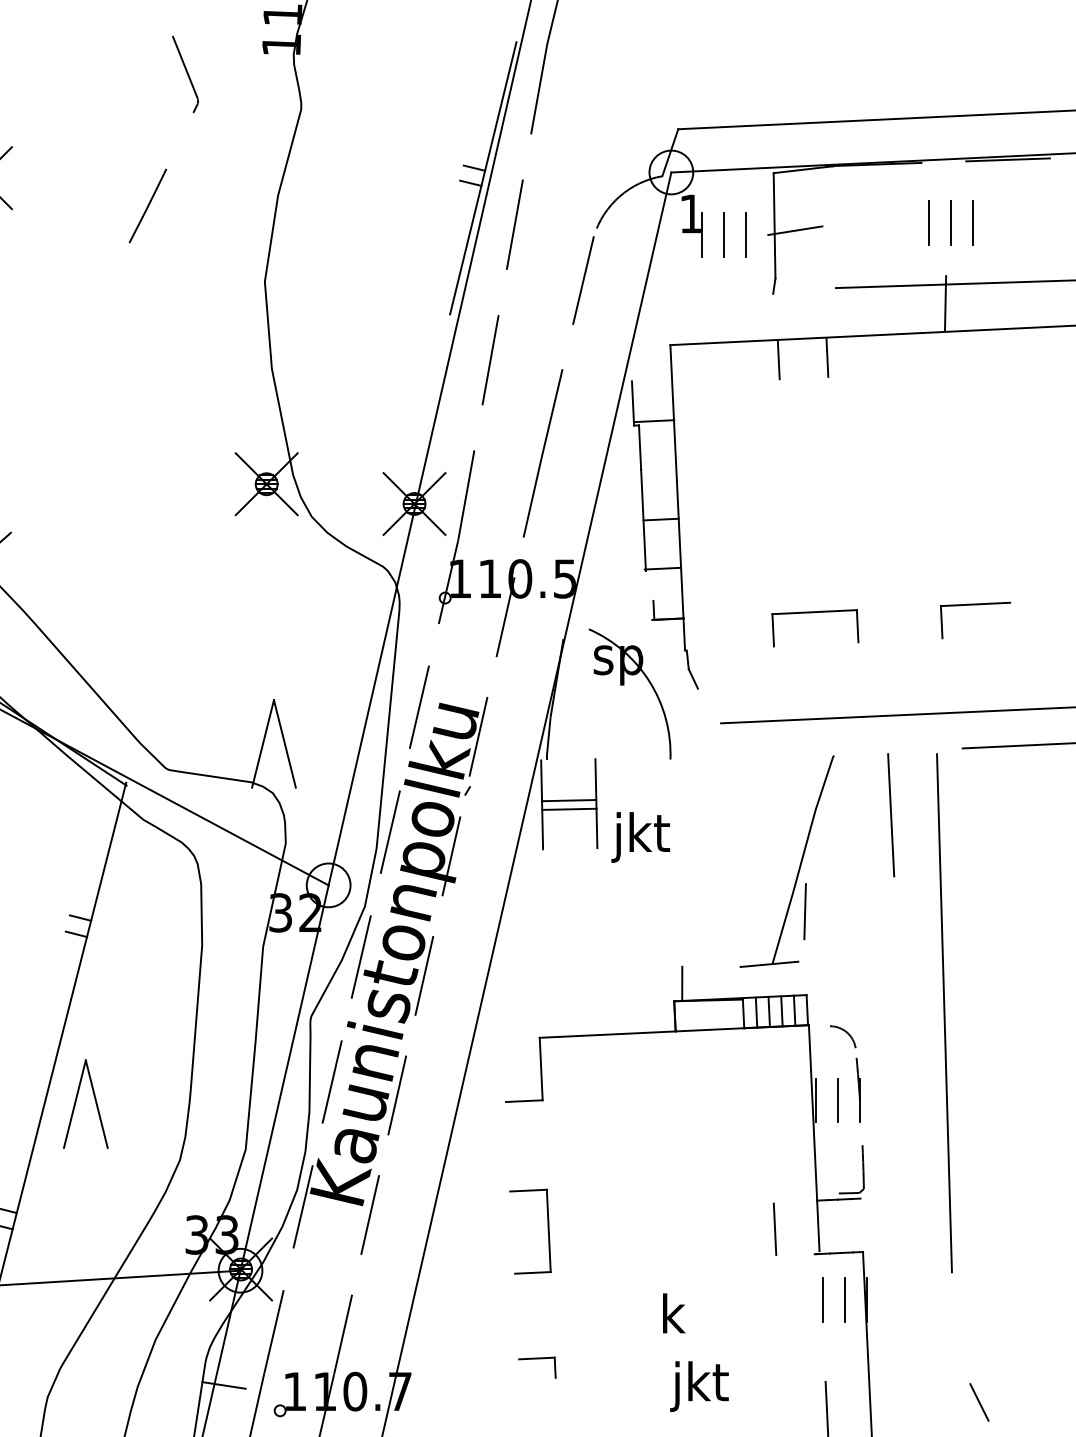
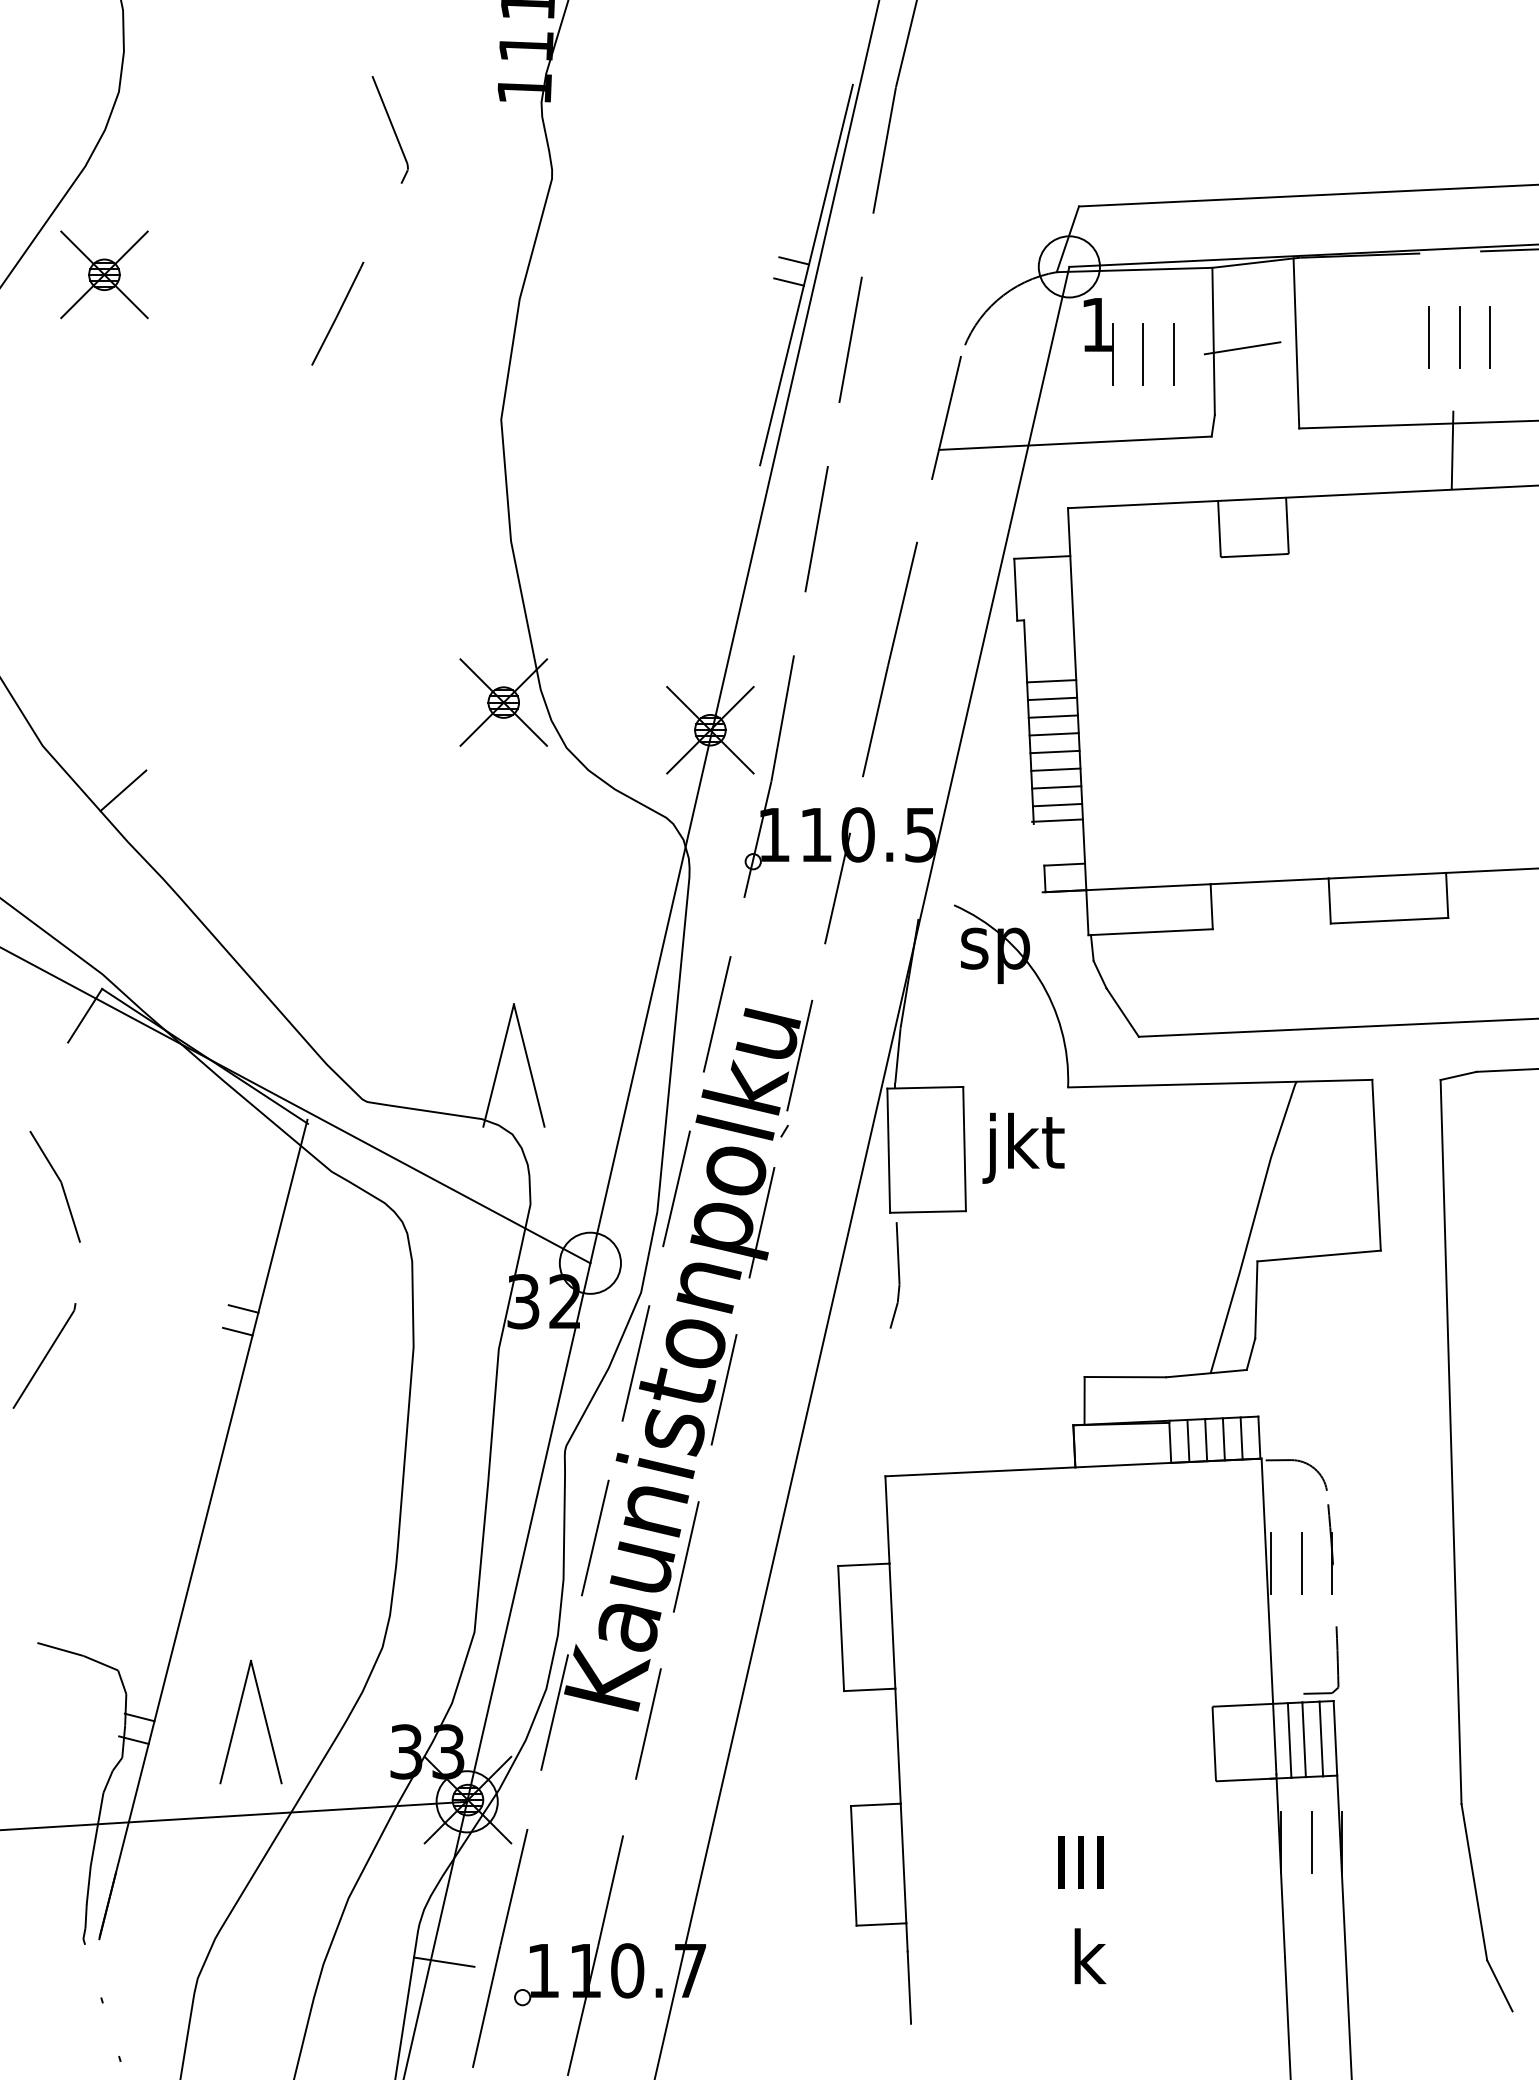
line: (717, 174) -> (1134, 269), added
line: (833, 227) -> (1296, 343), added
line: (675, 298) -> (1074, 442), added
line: (803, 378) -> (1254, 555), added
line: (654, 421) -> (1042, 557), moved
line: (658, 469) -> (1051, 681), added
line: (659, 481) -> (1052, 698), added
line: (659, 494) -> (1052, 716), added
line: (660, 507) -> (1053, 734), added
line: (661, 532) -> (1055, 769), added
line: (662, 544) -> (1056, 787), added
line: (662, 557) -> (1057, 804), added
line: (667, 600) -> (1064, 864), added
line: (898, 607) -> (1387, 875), added
line: (727, 616) -> (1148, 887), added
line: (900, 640) -> (1389, 920), added
line: (729, 648) -> (1150, 932), added
line: (709, 705) -> (1122, 1012), added
line: (949, 751) -> (1458, 1075), added
line: (779, 756) -> (1220, 1083), added
line: (569, 800) -> (925, 1087), moved
line: (569, 808) -> (927, 1211), moved
text: (640, 836) -> (1023, 1147), moved
line: (849, 879) -> (1318, 1255), added
line: (549, 894) -> (898, 1275), added
line: (800, 949) -> (1250, 1353), added
line: (711, 967) -> (1125, 1377), added
line: (821, 1026) -> (1278, 1460), added
part: (76, 1100) -> (238, 1716), moved
line: (544, 1144) -> (892, 1625), added
line: (508, 1146) -> (841, 1628), added
line: (795, 1201) -> (1242, 1704), added
line: (851, 1225) -> (1321, 1738), added
line: (861, 1225) -> (1335, 1738), added
line: (828, 1226) -> (1289, 1740), added
line: (838, 1226) -> (1303, 1739), added
line: (795, 1254) -> (1242, 1779), added
text: (679, 1313) -> (1080, 1861), k -> III
line: (552, 1314) -> (903, 1863), added
line: (516, 1316) -> (853, 1865), added
line: (822, 1316) -> (1280, 1865), added
line: (961, 1327) -> (1474, 1881), added
text: (699, 1386) -> (1108, 1963), jkt -> k
line: (556, 1403) -> (909, 1987), added

